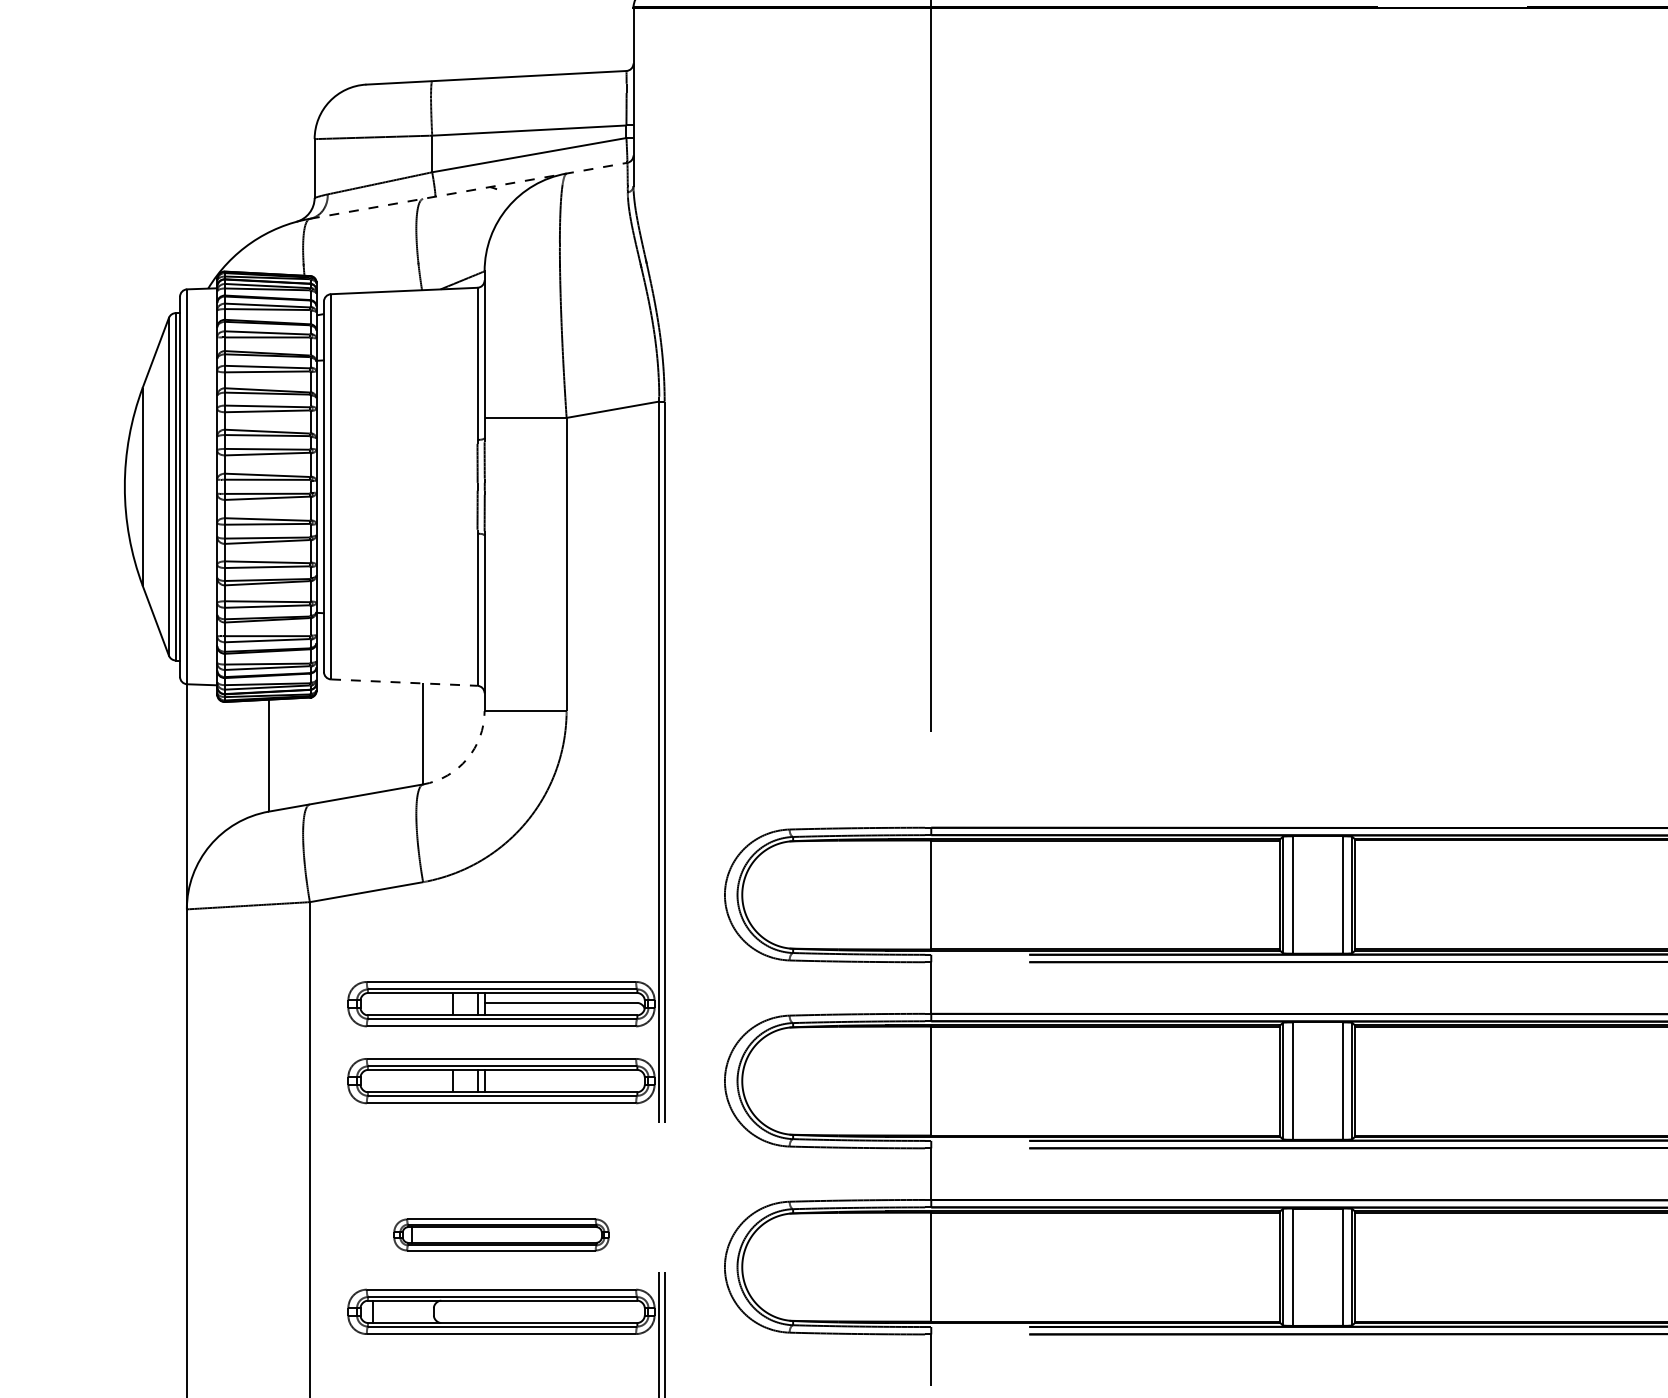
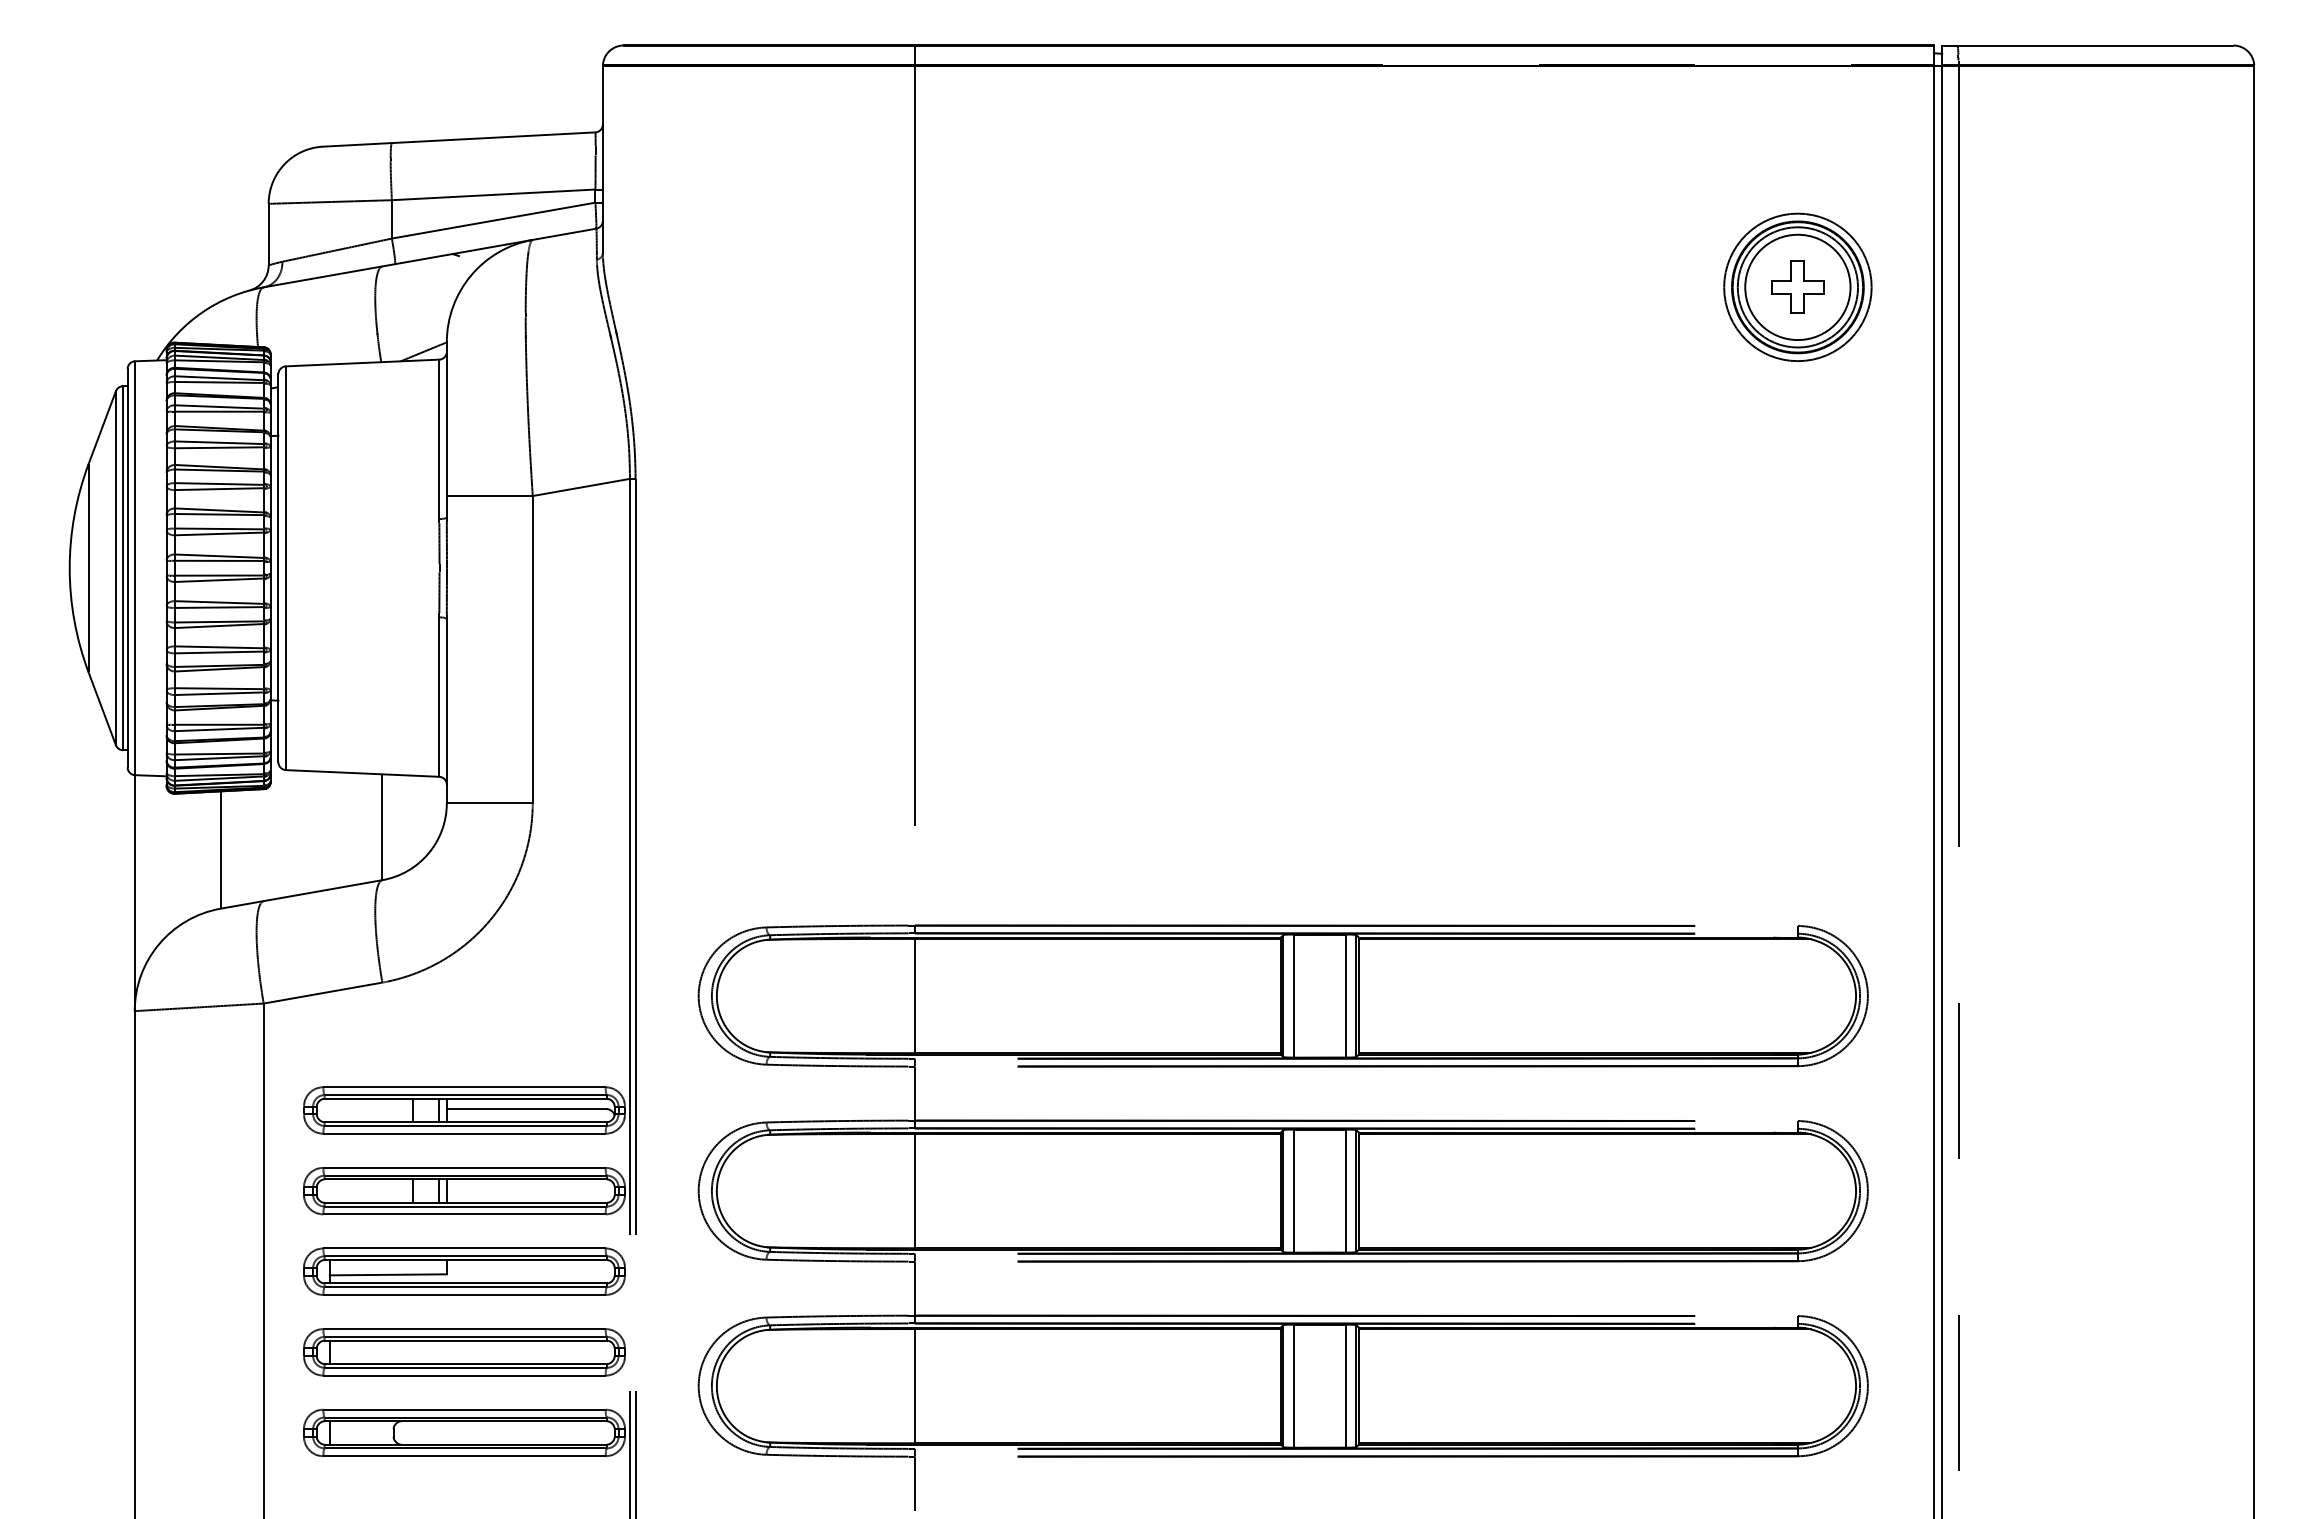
line: (469, 191) -> (430, 258), dashed -> solid
line: (404, 682) -> (362, 773), dashed -> solid
arc: (467, 758) -> (428, 853), dashed -> solid
part: (501, 1157) -> (464, 1271), added
part: (501, 1235) -> (464, 1352), size x1.43

